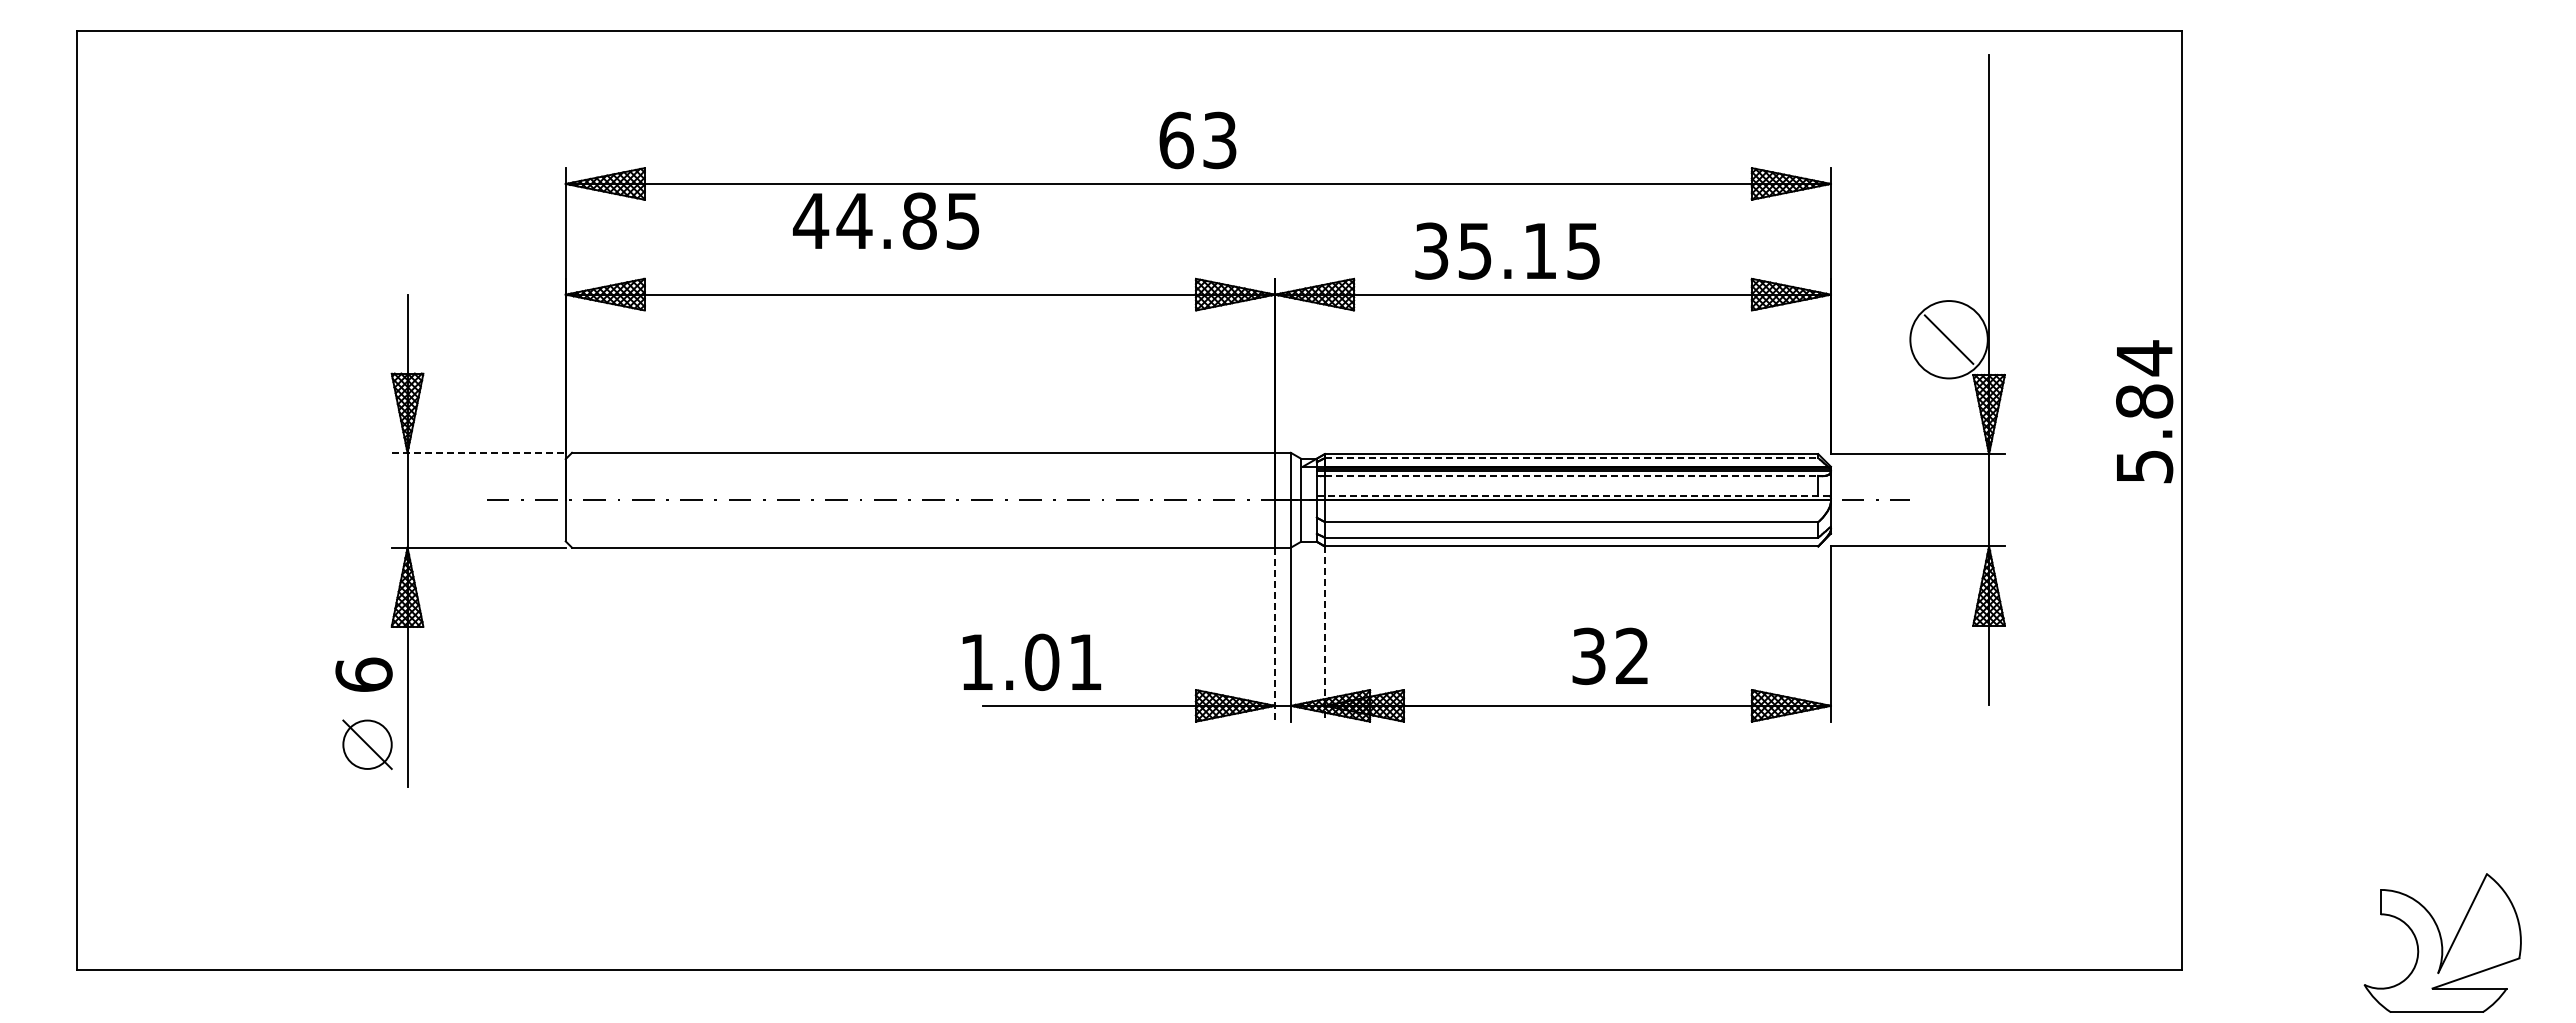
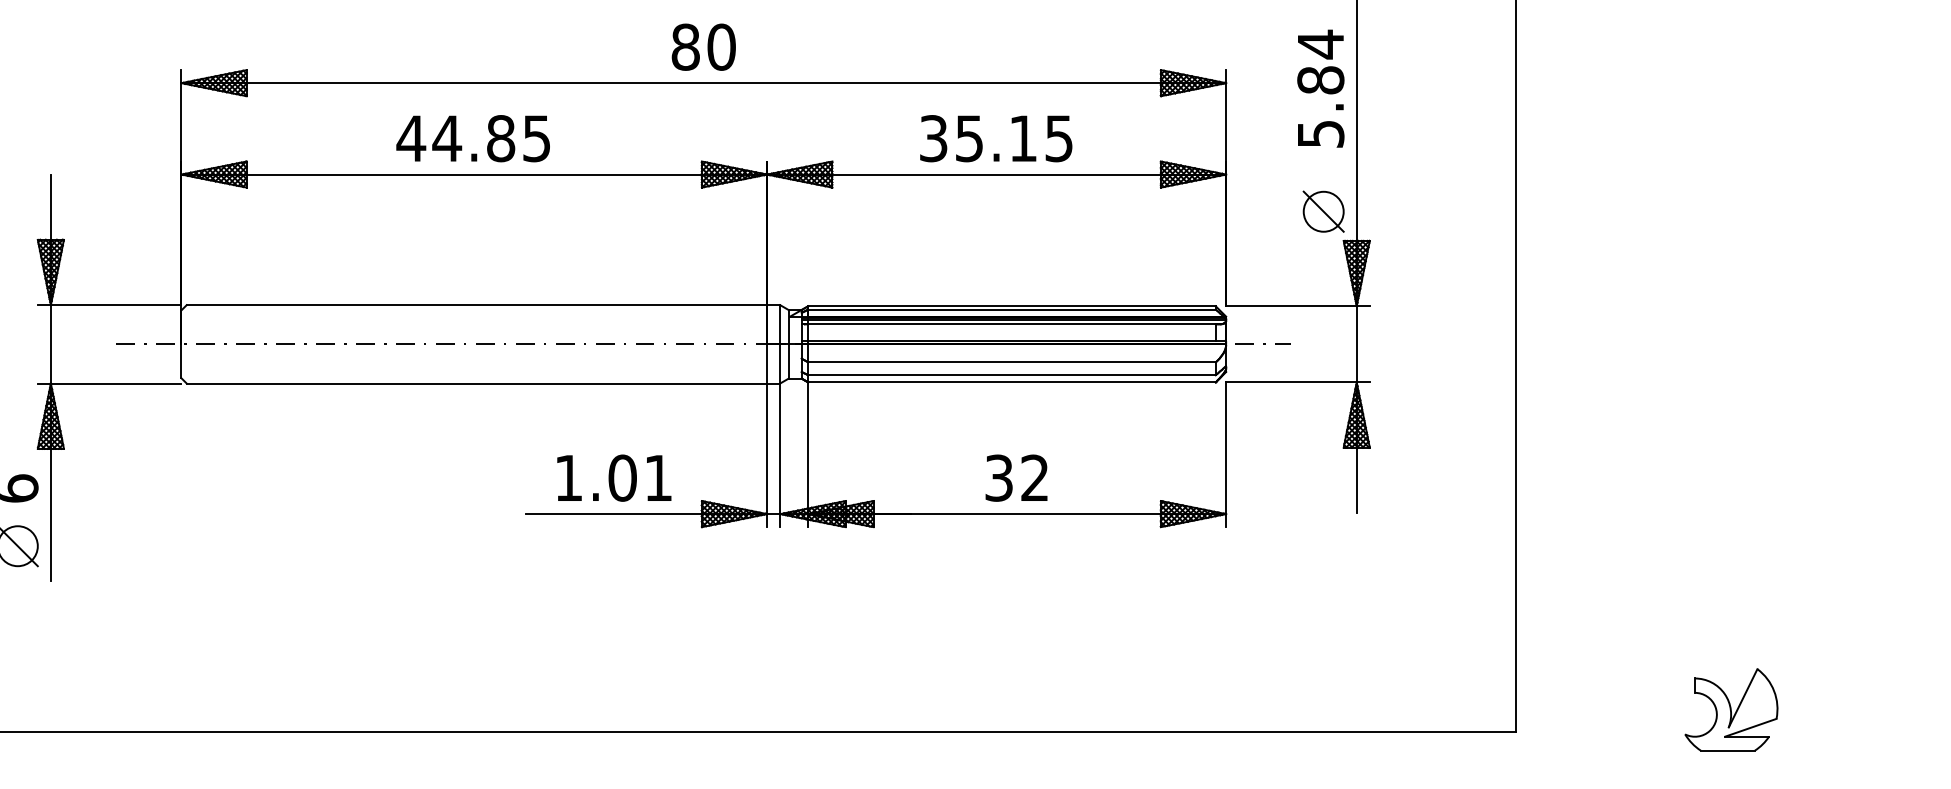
text: (1198, 140) -> (703, 47), 63 -> 80
text: (885, 220) -> (472, 138), moved
text: (1507, 250) -> (996, 138), moved
circle: (1948, 339) -> (1323, 211), size x0.62
text: (2144, 411) -> (1320, 88), moved
line: (478, 452) -> (109, 304), dashed -> solid
line: (1571, 458) -> (1011, 309), dashed -> solid
line: (1571, 475) -> (1011, 323), dashed -> solid
line: (1573, 495) -> (1013, 340), dashed -> solid
line: (1275, 634) -> (767, 455), dashed -> solid
line: (1324, 634) -> (807, 455), dashed -> solid
text: (1609, 655) -> (1016, 477), moved
text: (1031, 661) -> (613, 477), moved
part: (2442, 942) -> (1731, 709), size x0.71

